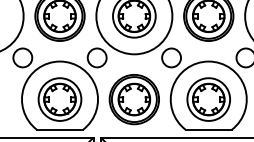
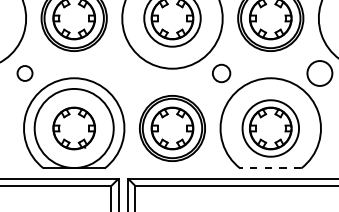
circle: (22, 57) -> (24, 73), size x0.6
circle: (97, 57) -> (123, 73), removed
circle: (171, 57) -> (221, 73), size x0.7
circle: (59, 99) -> (73, 128), size x1.4
line: (208, 129) -> (270, 168), solid -> dashed

